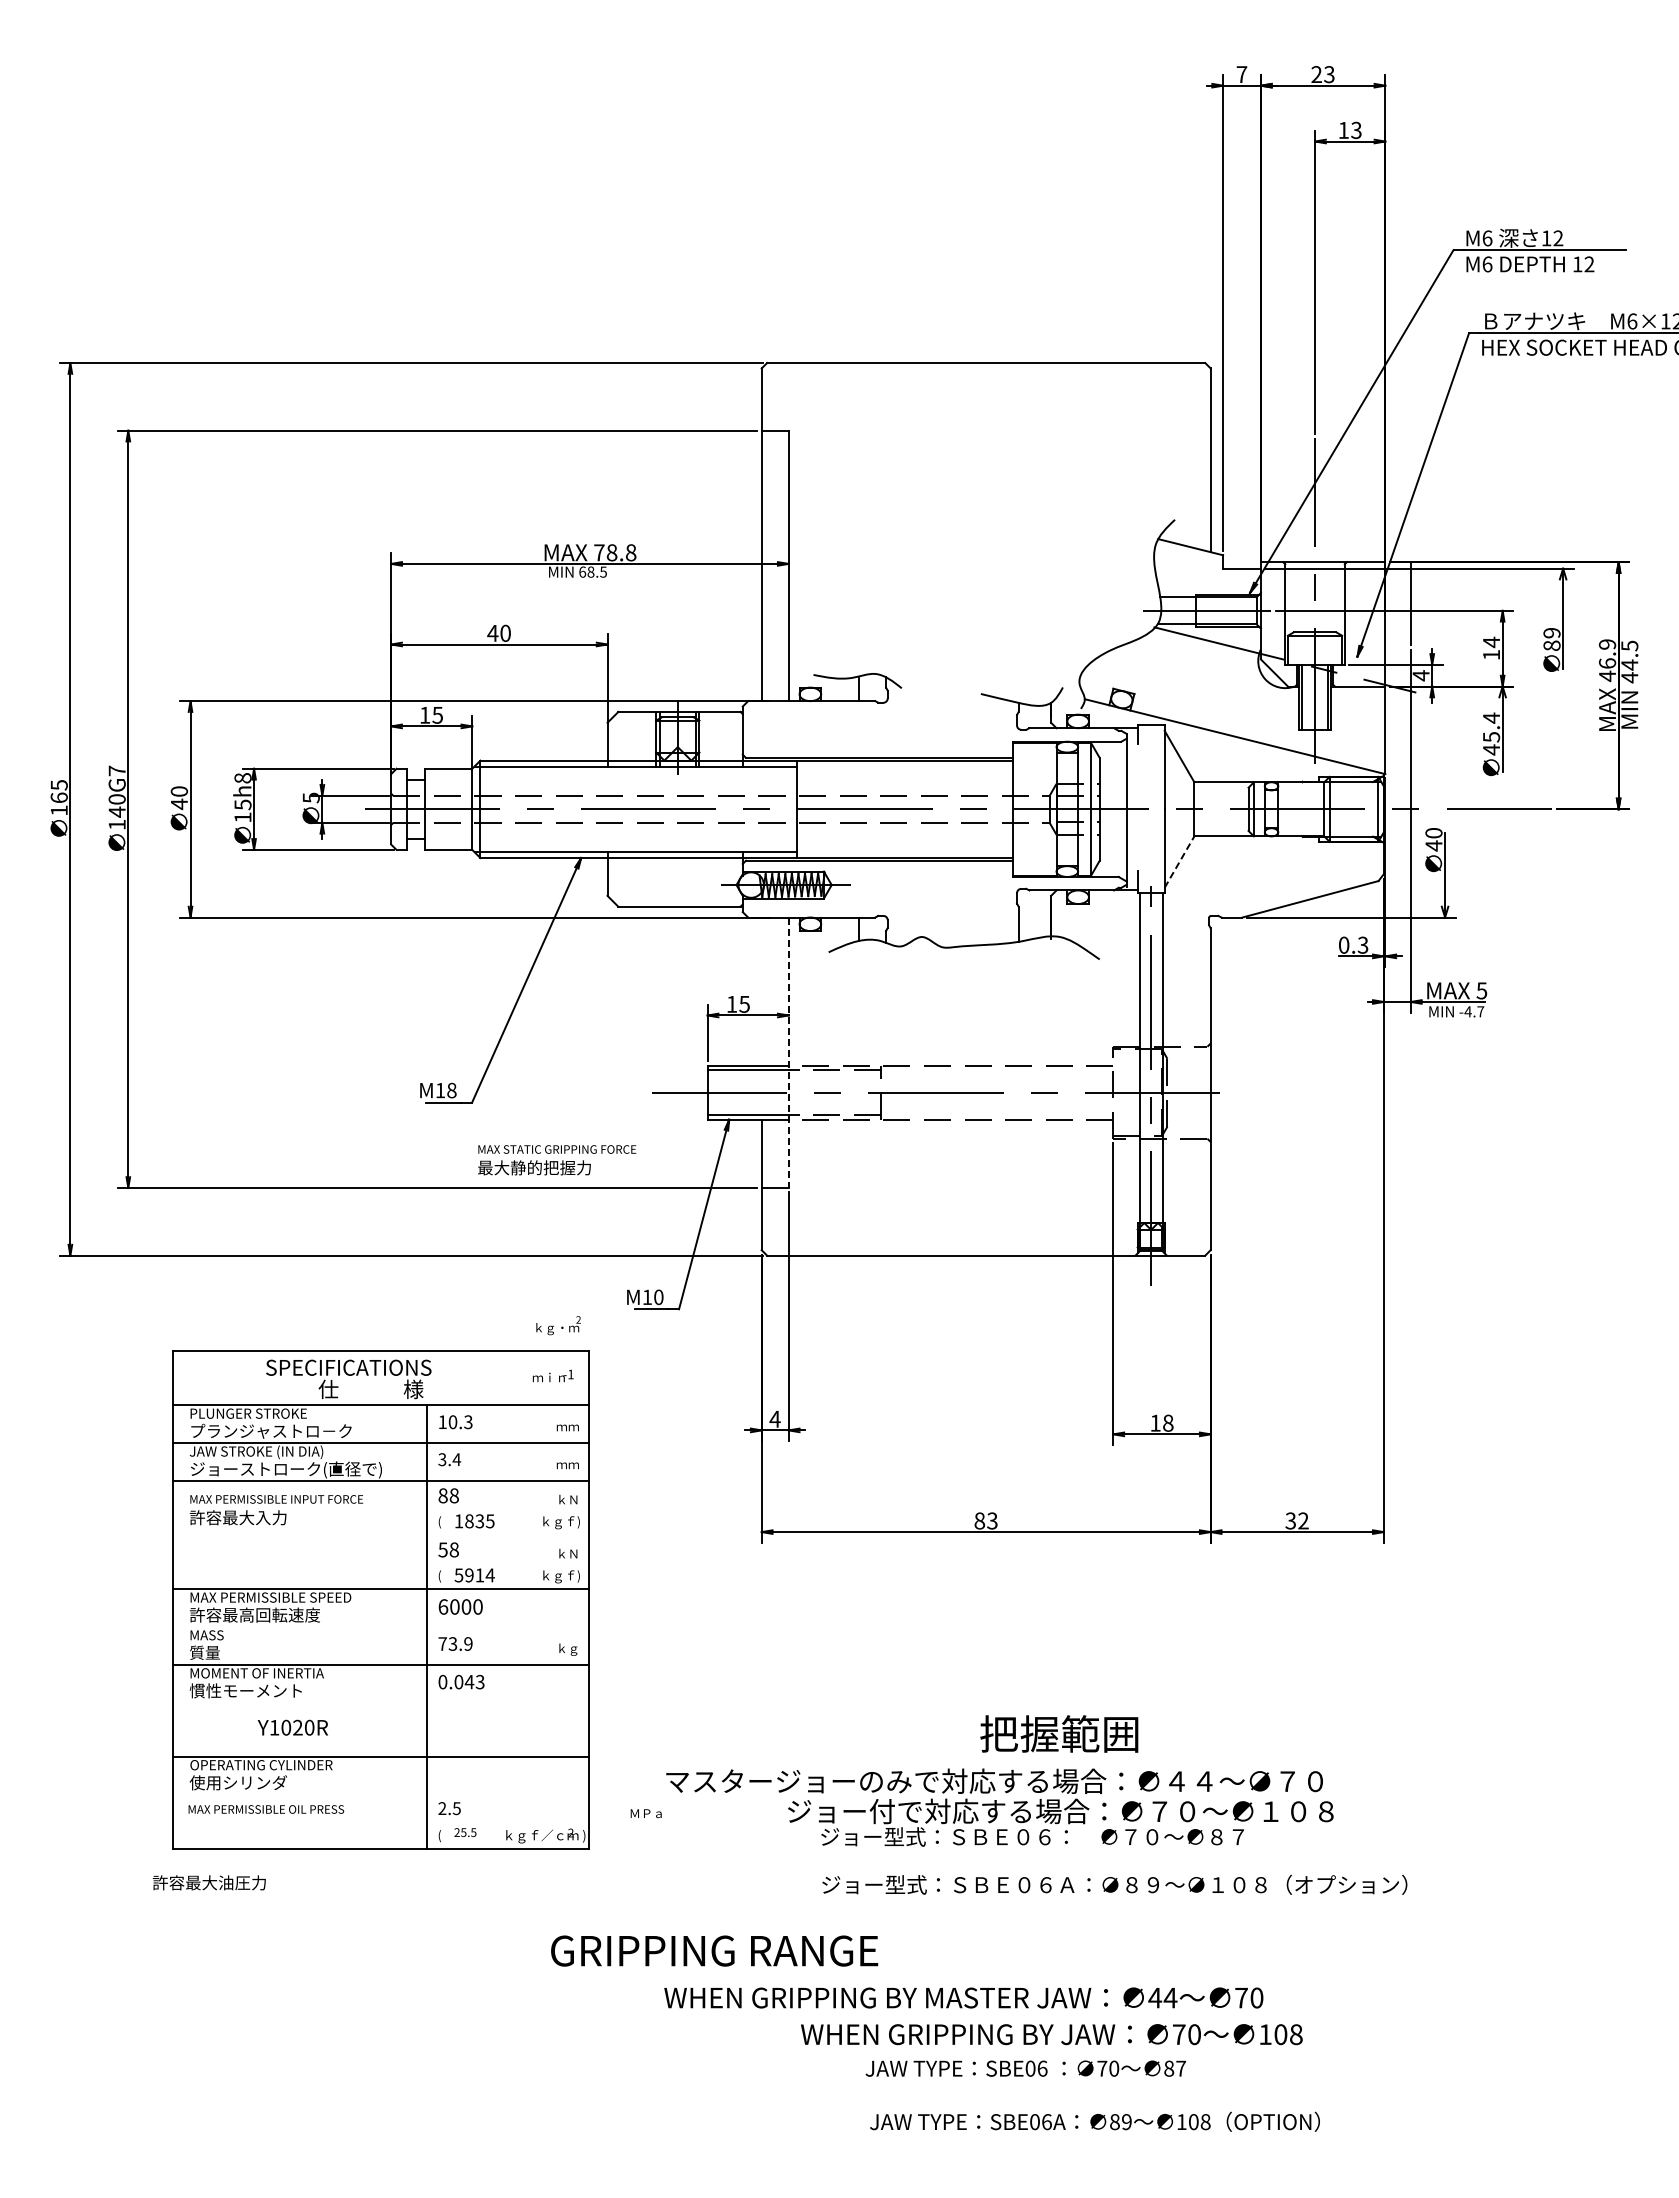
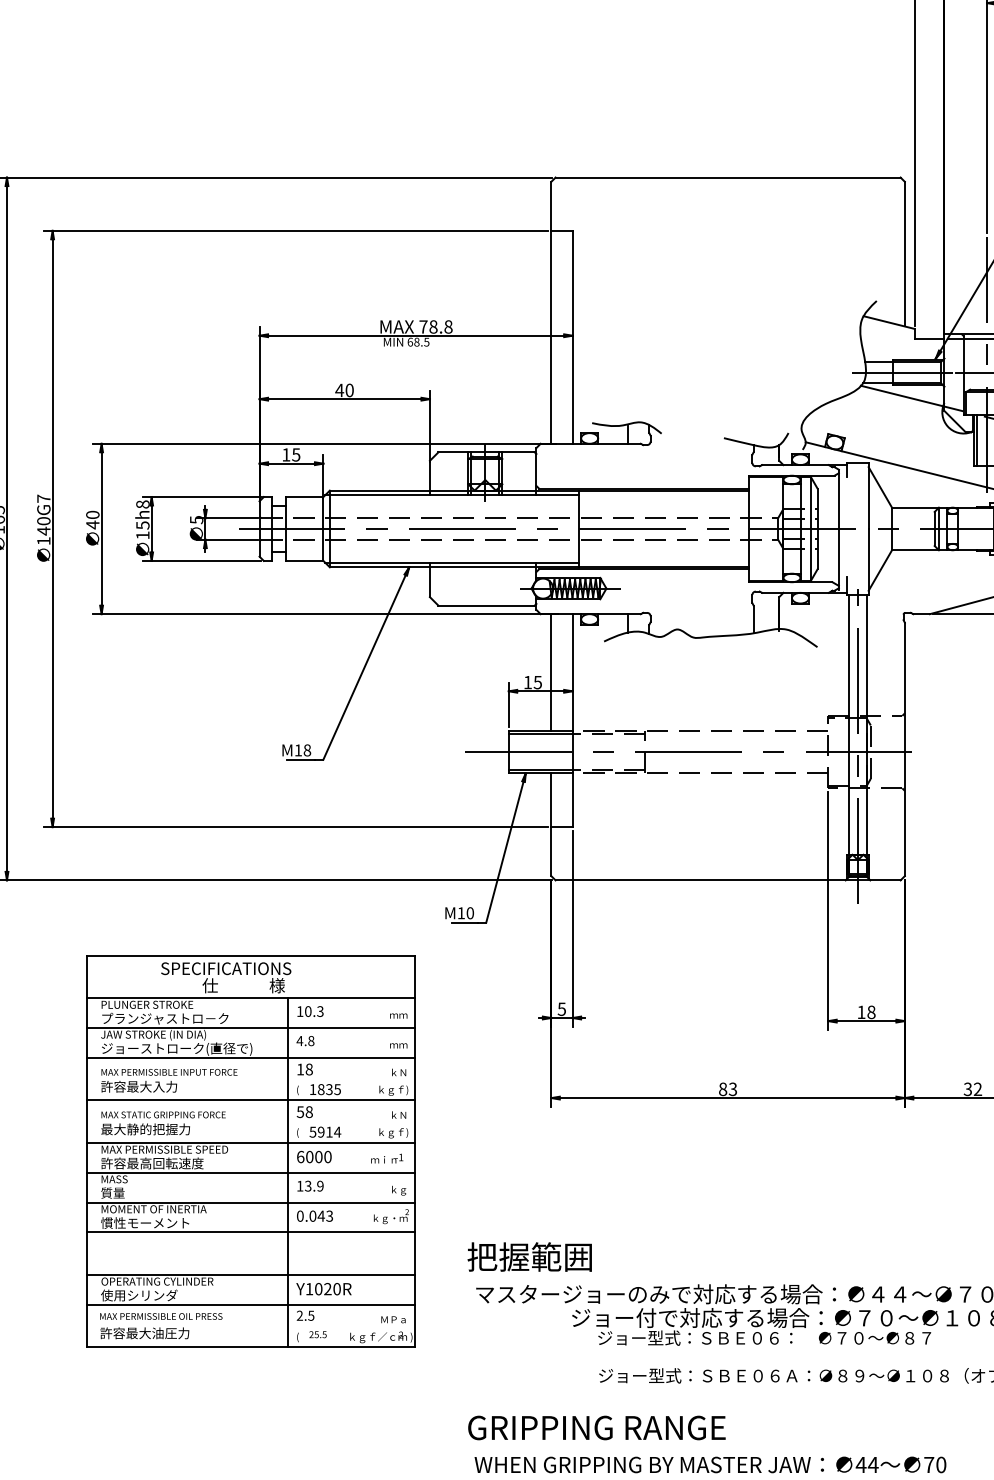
line: (1179, 862) -> (880, 570), dashed -> solid
line: (761, 991) -> (551, 672), added
line: (788, 1053) -> (572, 721), dashed -> solid
text: (557, 1160) -> (163, 1123), moved
text: (558, 1325) -> (391, 1216), moved
text: (552, 1375) -> (386, 1158), moved
text: (774, 1419) -> (561, 1009), 4 -> 5
text: (449, 1459) -> (305, 1040), 3.4 -> 4.8
text: (442, 1495) -> (300, 1069), 88 -> 18
line: (380, 1535) -> (251, 1100), added
line: (380, 1626) -> (251, 1172), added
text: (442, 1643) -> (300, 1185), 73.9 -> 13.9
line: (380, 1702) -> (251, 1232), added
text: (292, 1727) -> (323, 1288), moved
text: (1059, 1733) -> (529, 1256), moved
line: (380, 1794) -> (251, 1304), added
text: (645, 1813) -> (392, 1319), moved
text: (208, 1882) -> (144, 1333), moved
text: (714, 1950) -> (596, 1427), moved

